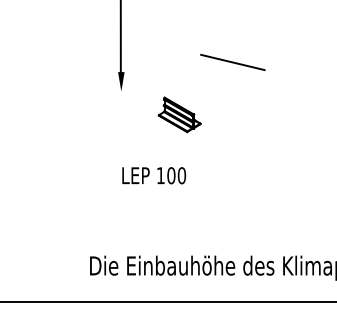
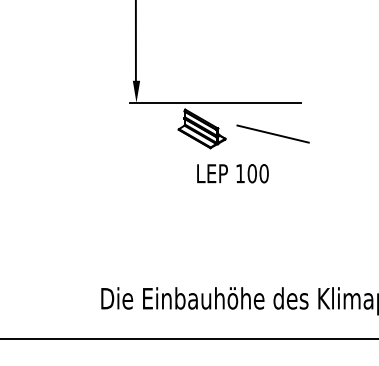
line: (232, 61) -> (272, 132), moved
line: (191, 91) -> (215, 102), added
text: (154, 175) -> (233, 173), moved

